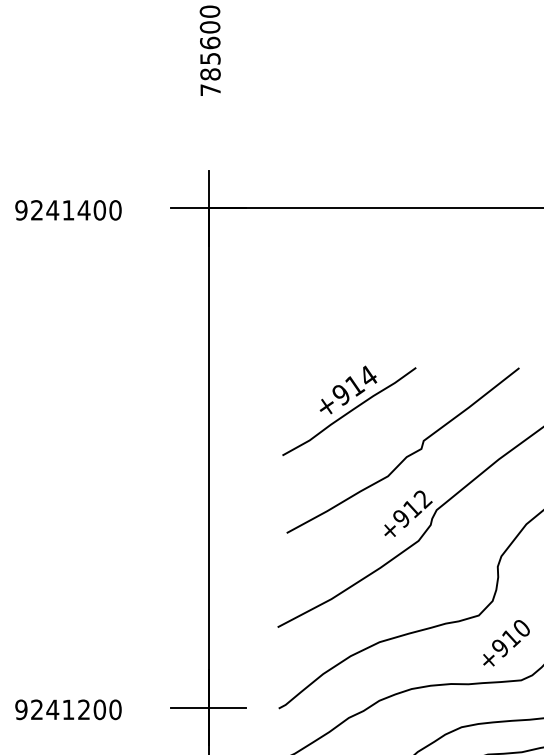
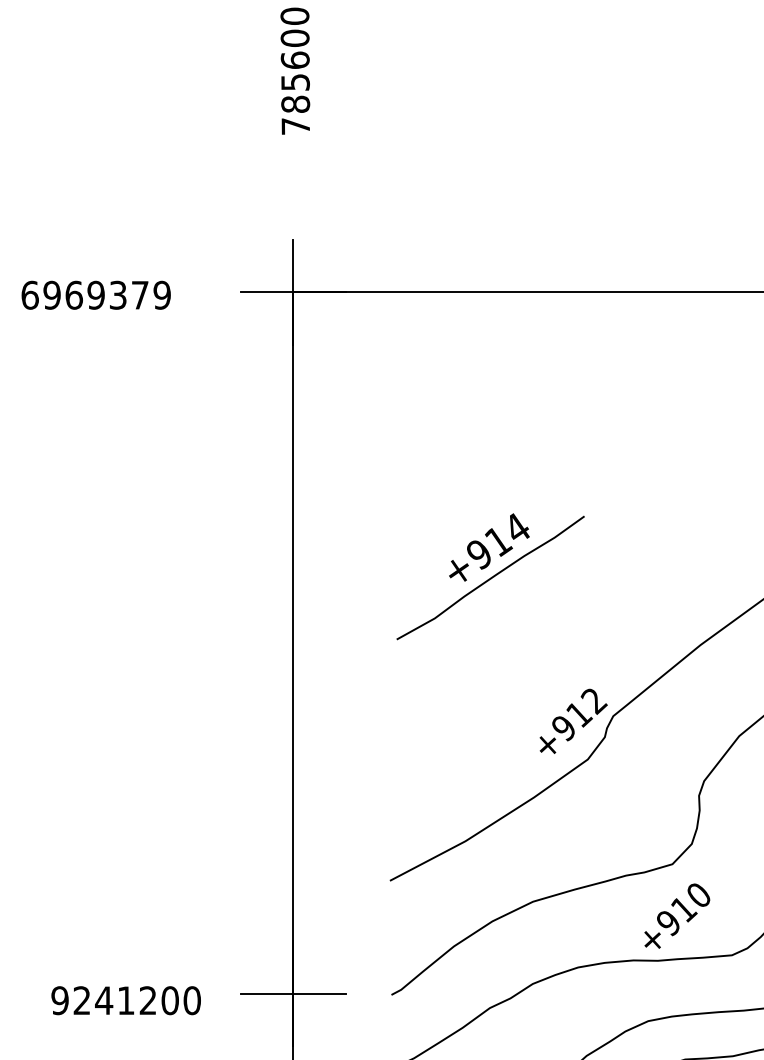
text: (67, 209) -> (95, 294), 9241400 -> 6969379
curve: (406, 456) -> (571, 640), removed
text: (506, 642) -> (677, 915), moved
text: (67, 709) -> (125, 1000), moved

